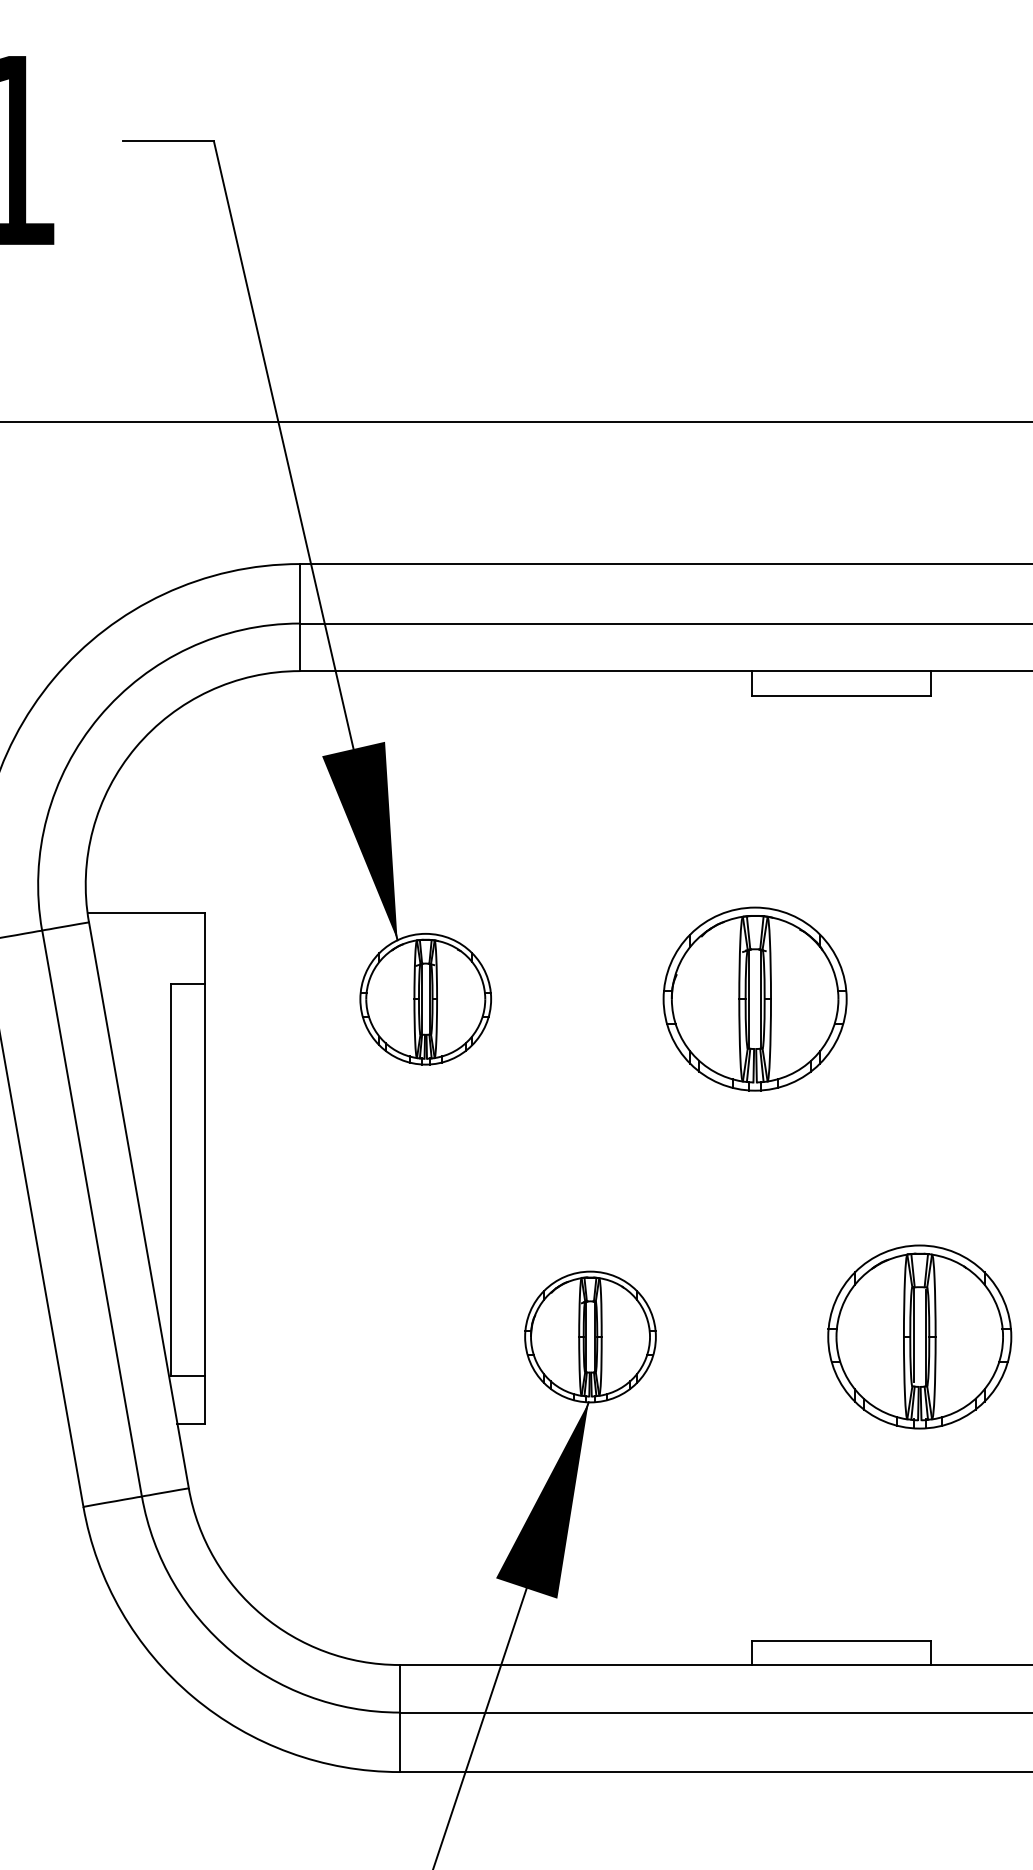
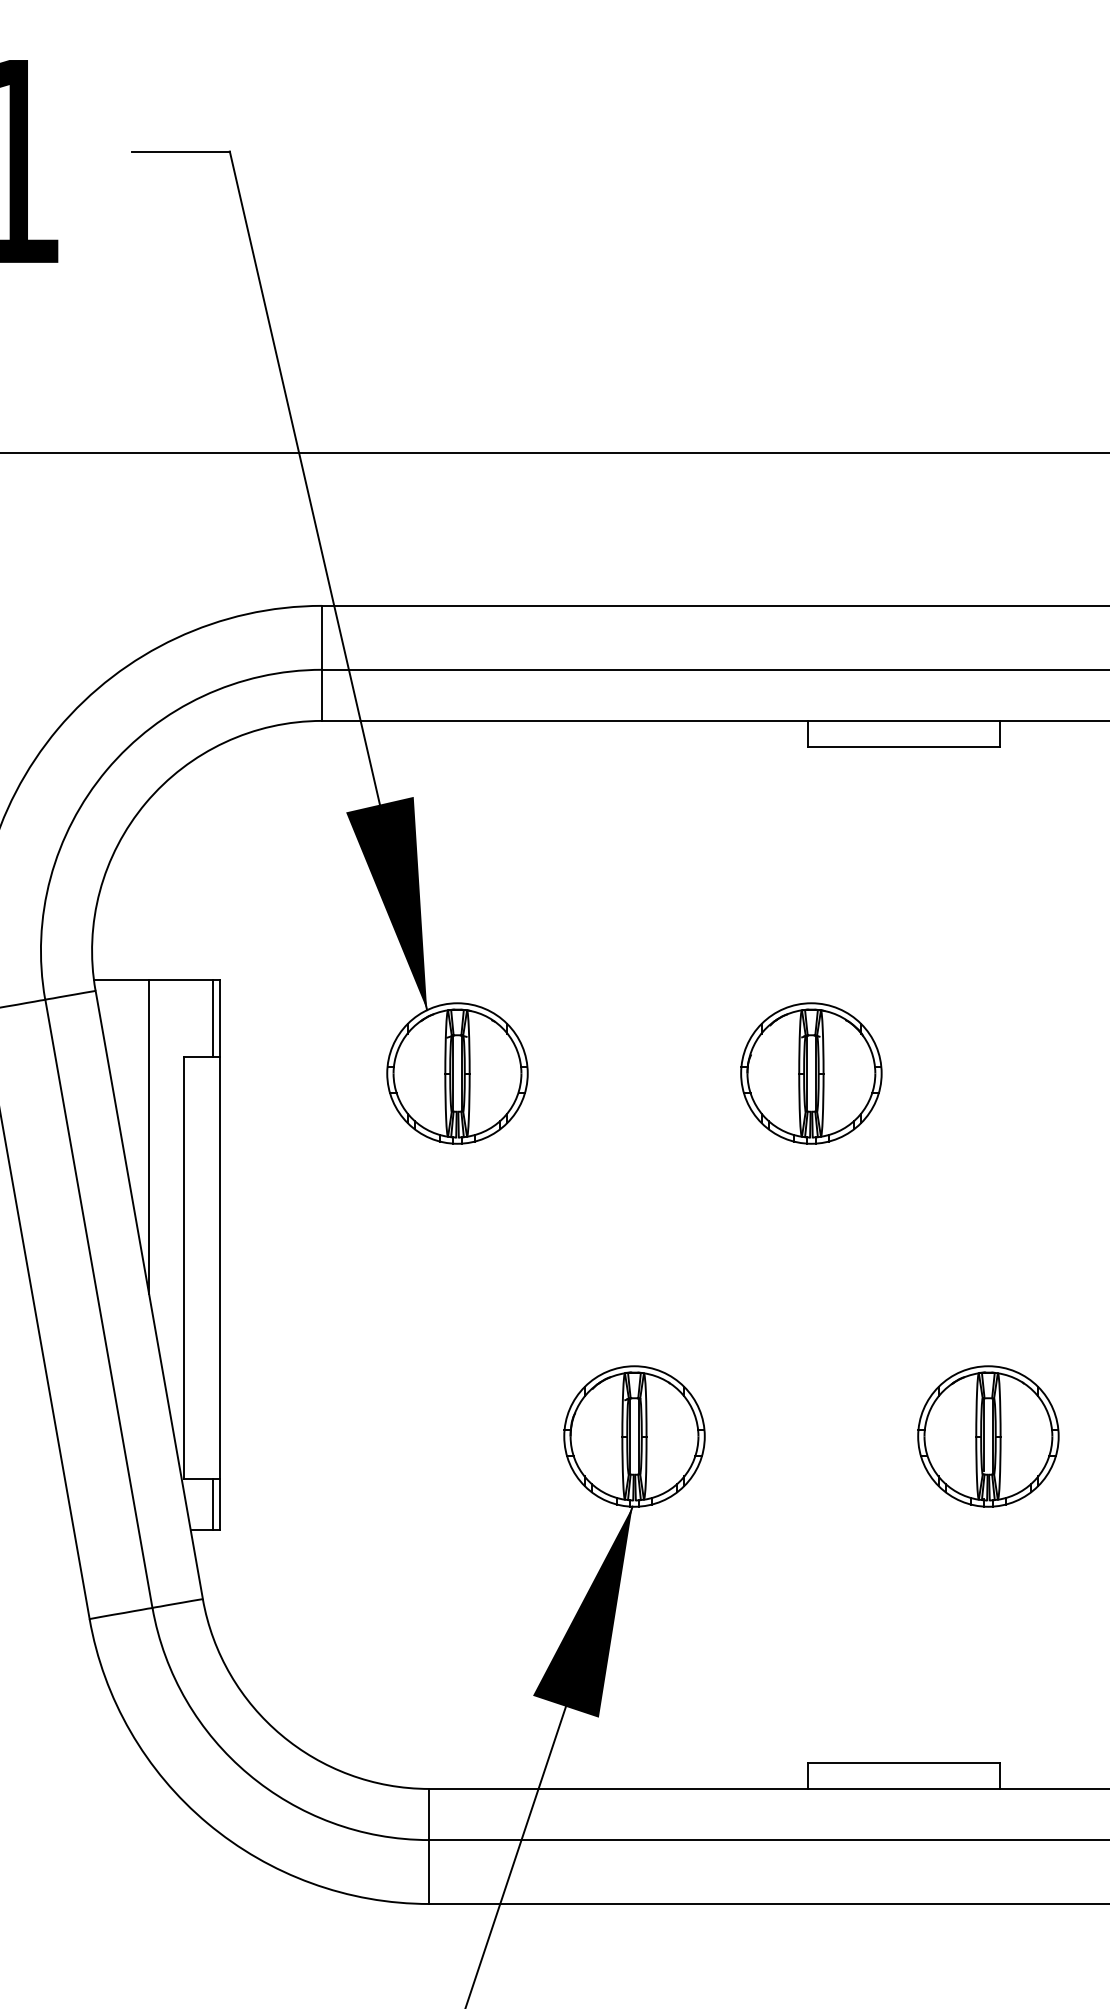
line: (198, 947) -> (213, 1017), added
part: (754, 999) -> (810, 1073), size x0.71
line: (138, 1058) -> (148, 1137), added
part: (919, 1336) -> (988, 1435), size x0.71
line: (198, 1399) -> (213, 1503), added

